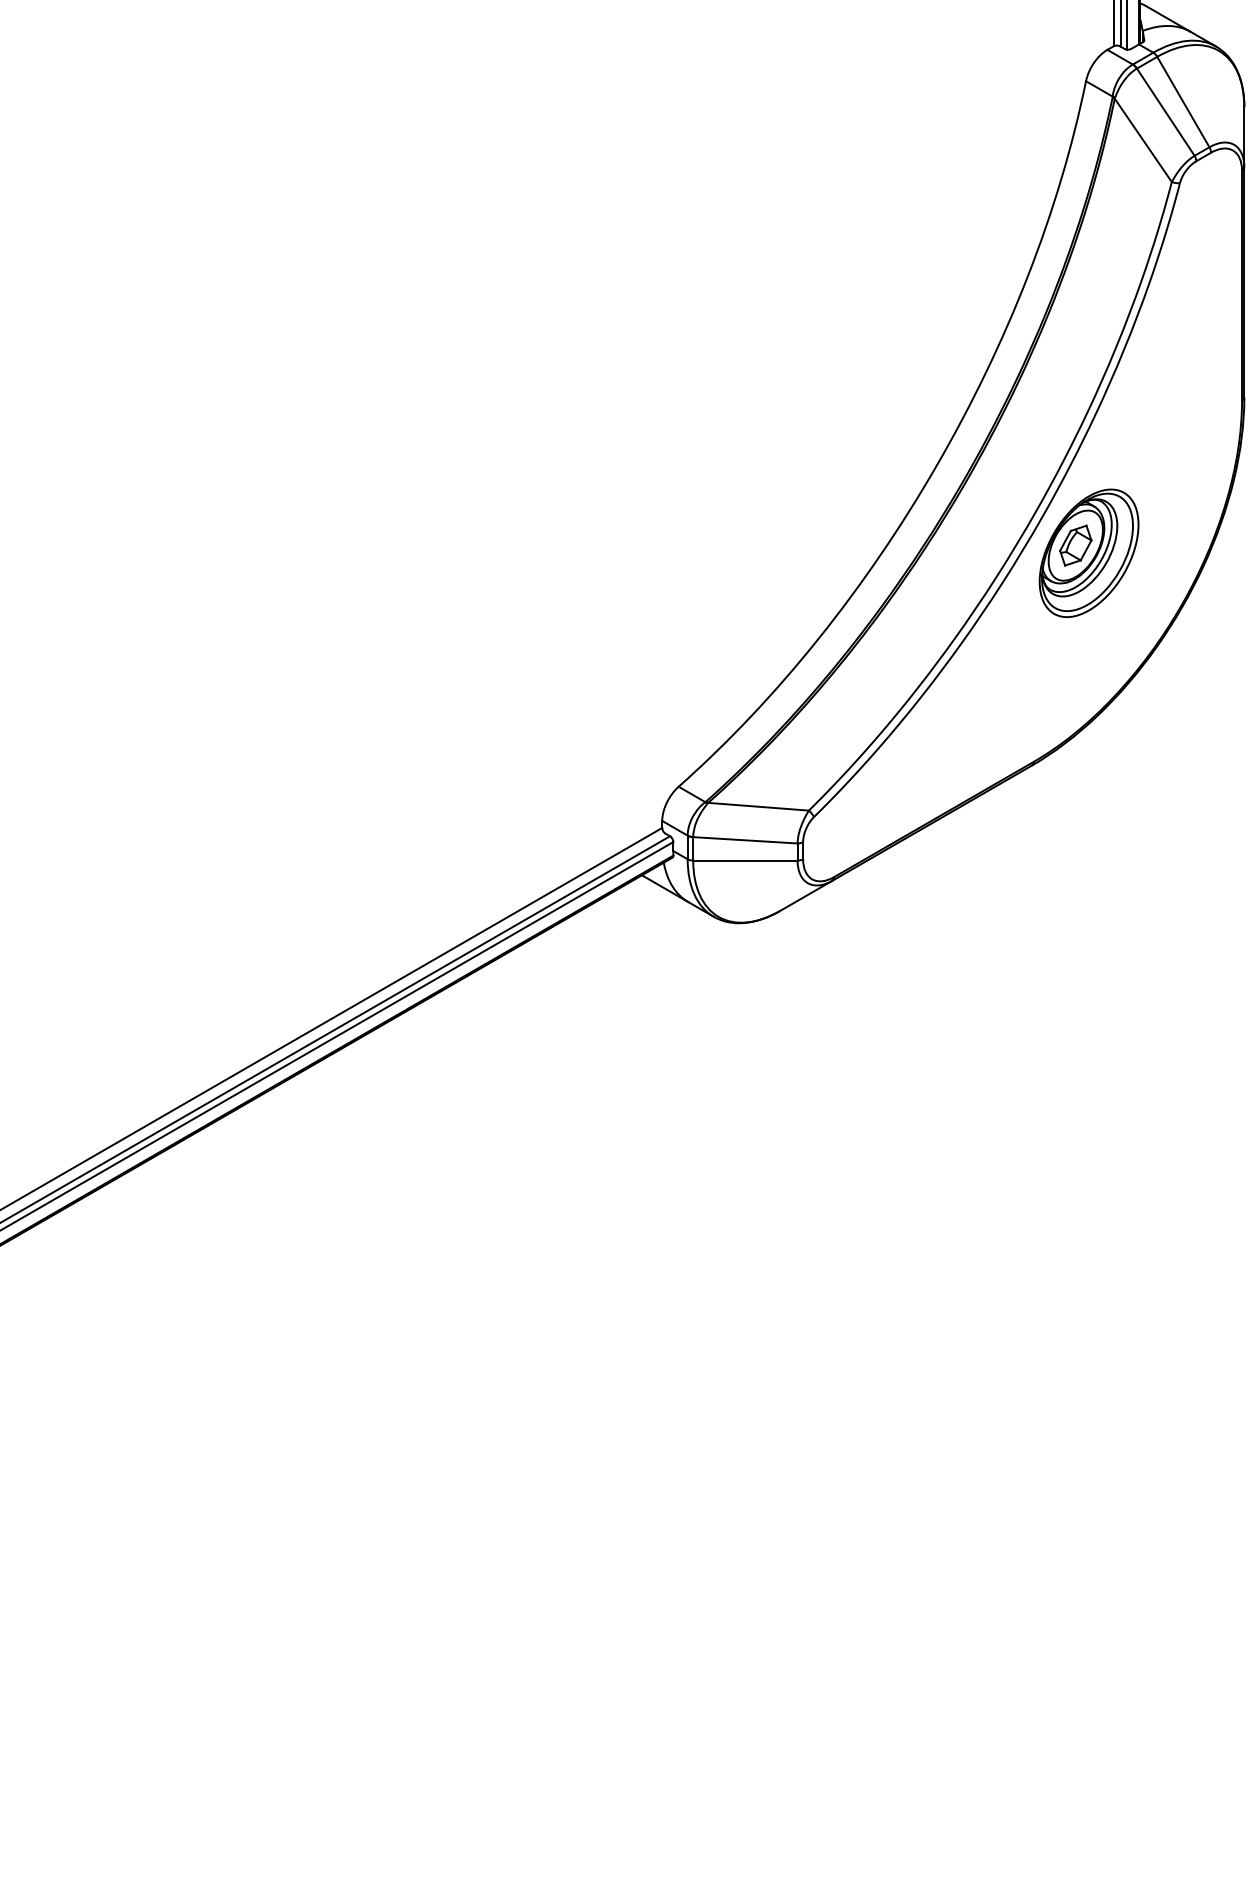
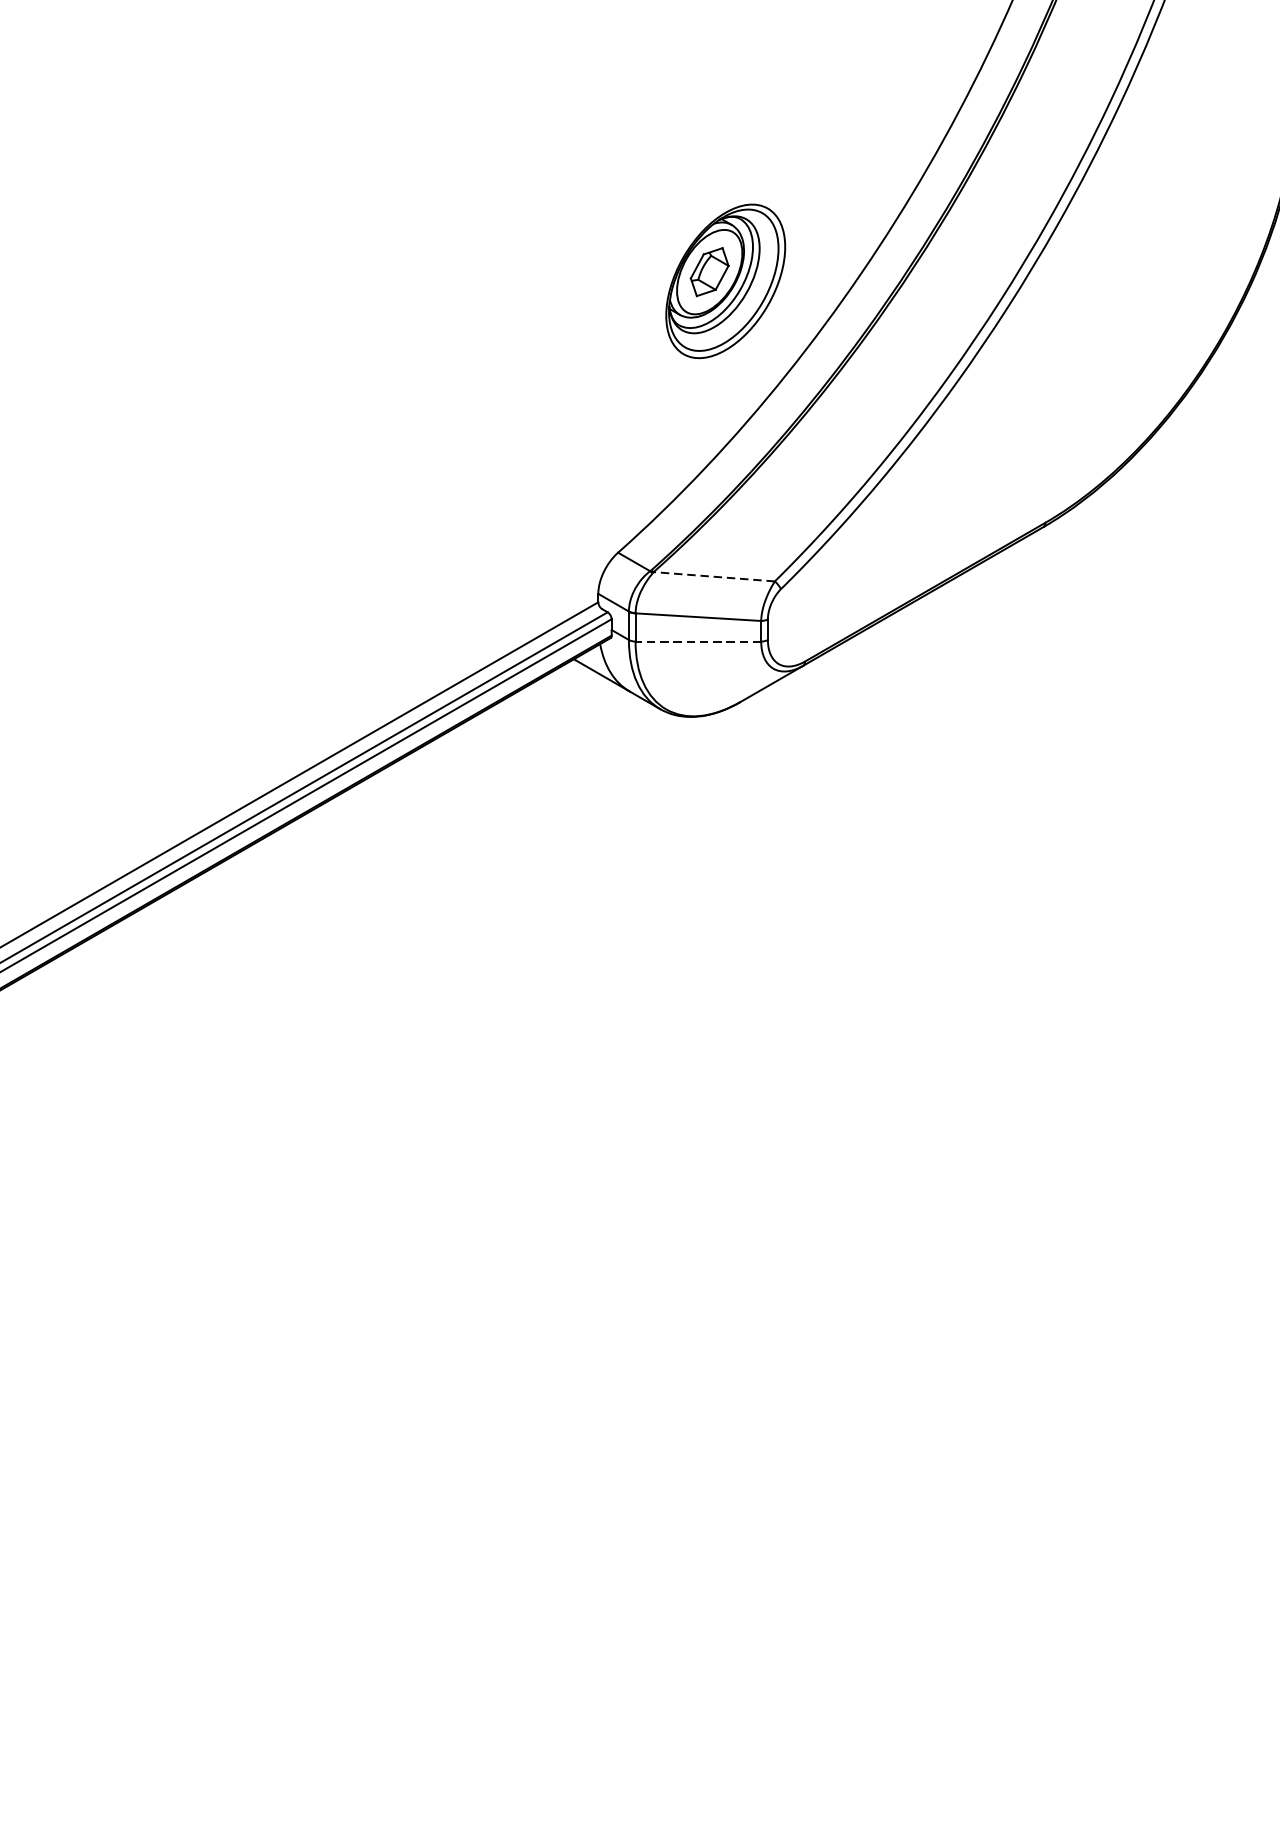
part: (1088, 552) -> (724, 280), moved
line: (758, 806) -> (714, 576), solid -> dashed
line: (744, 860) -> (697, 641), solid -> dashed

